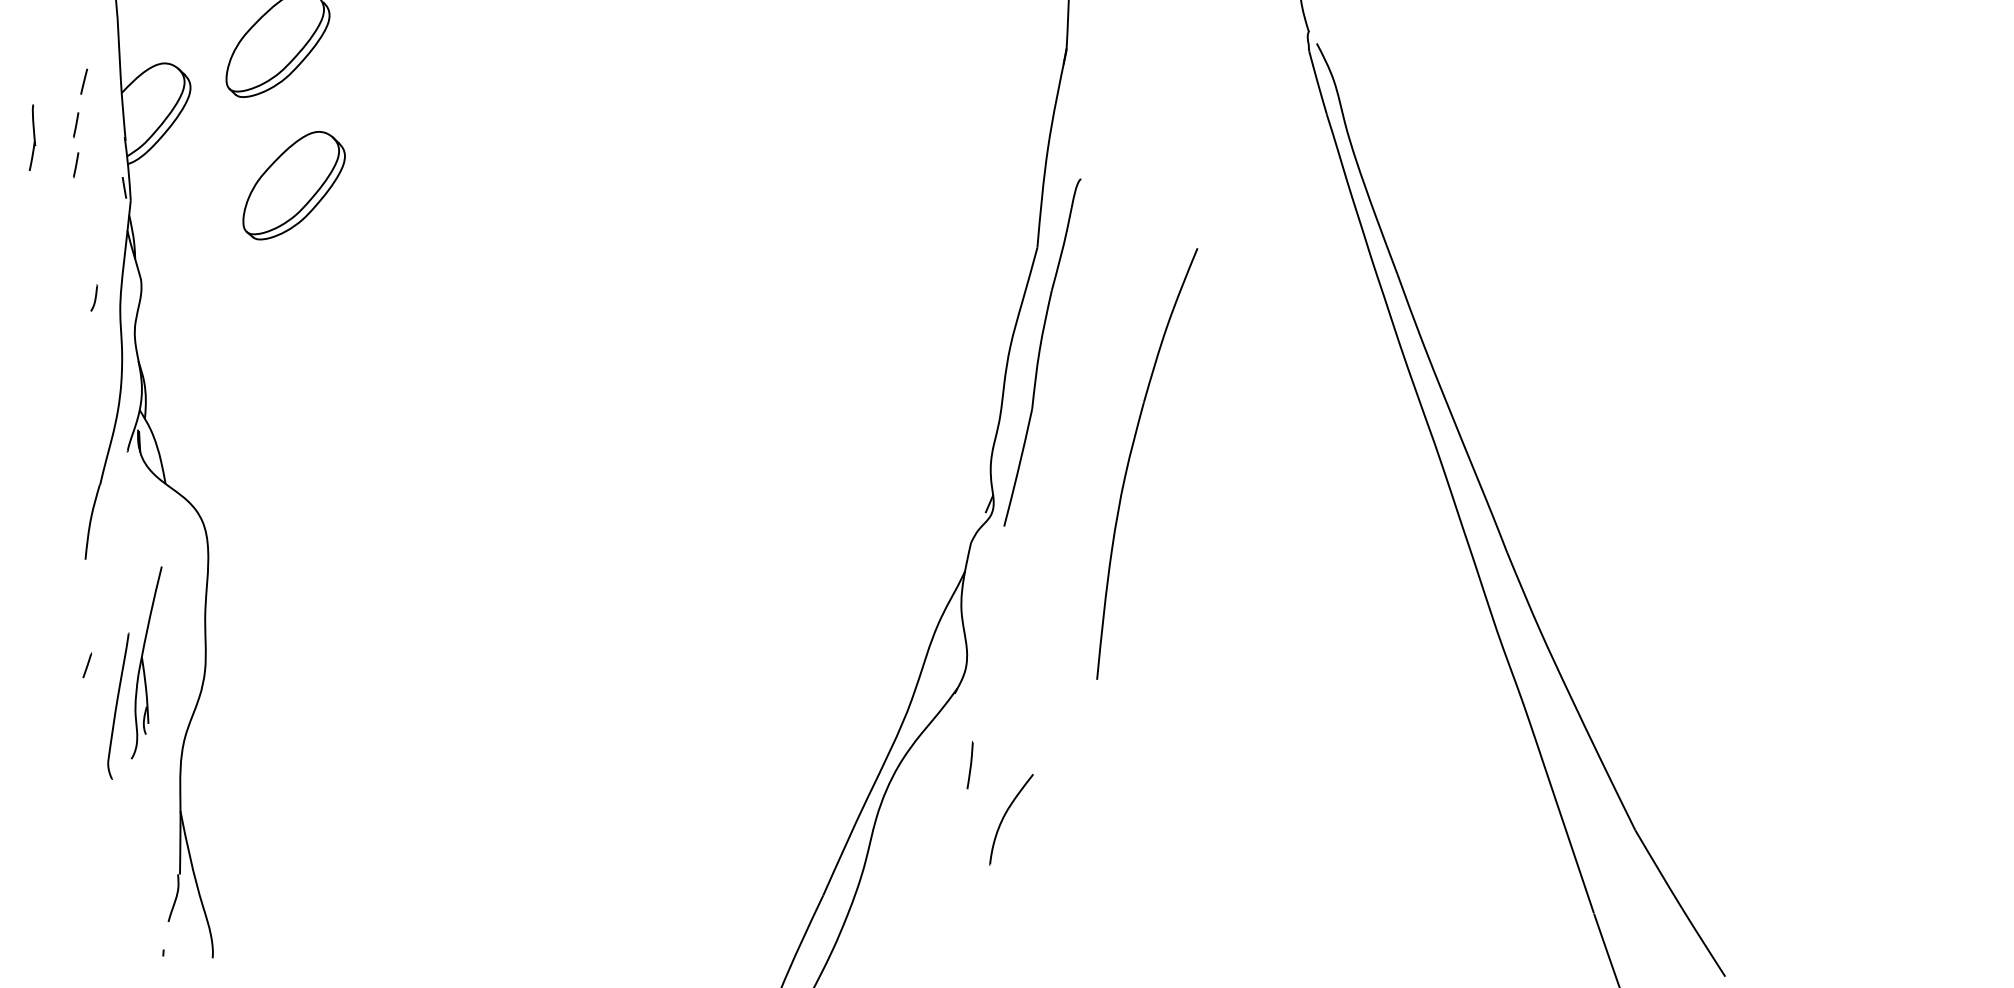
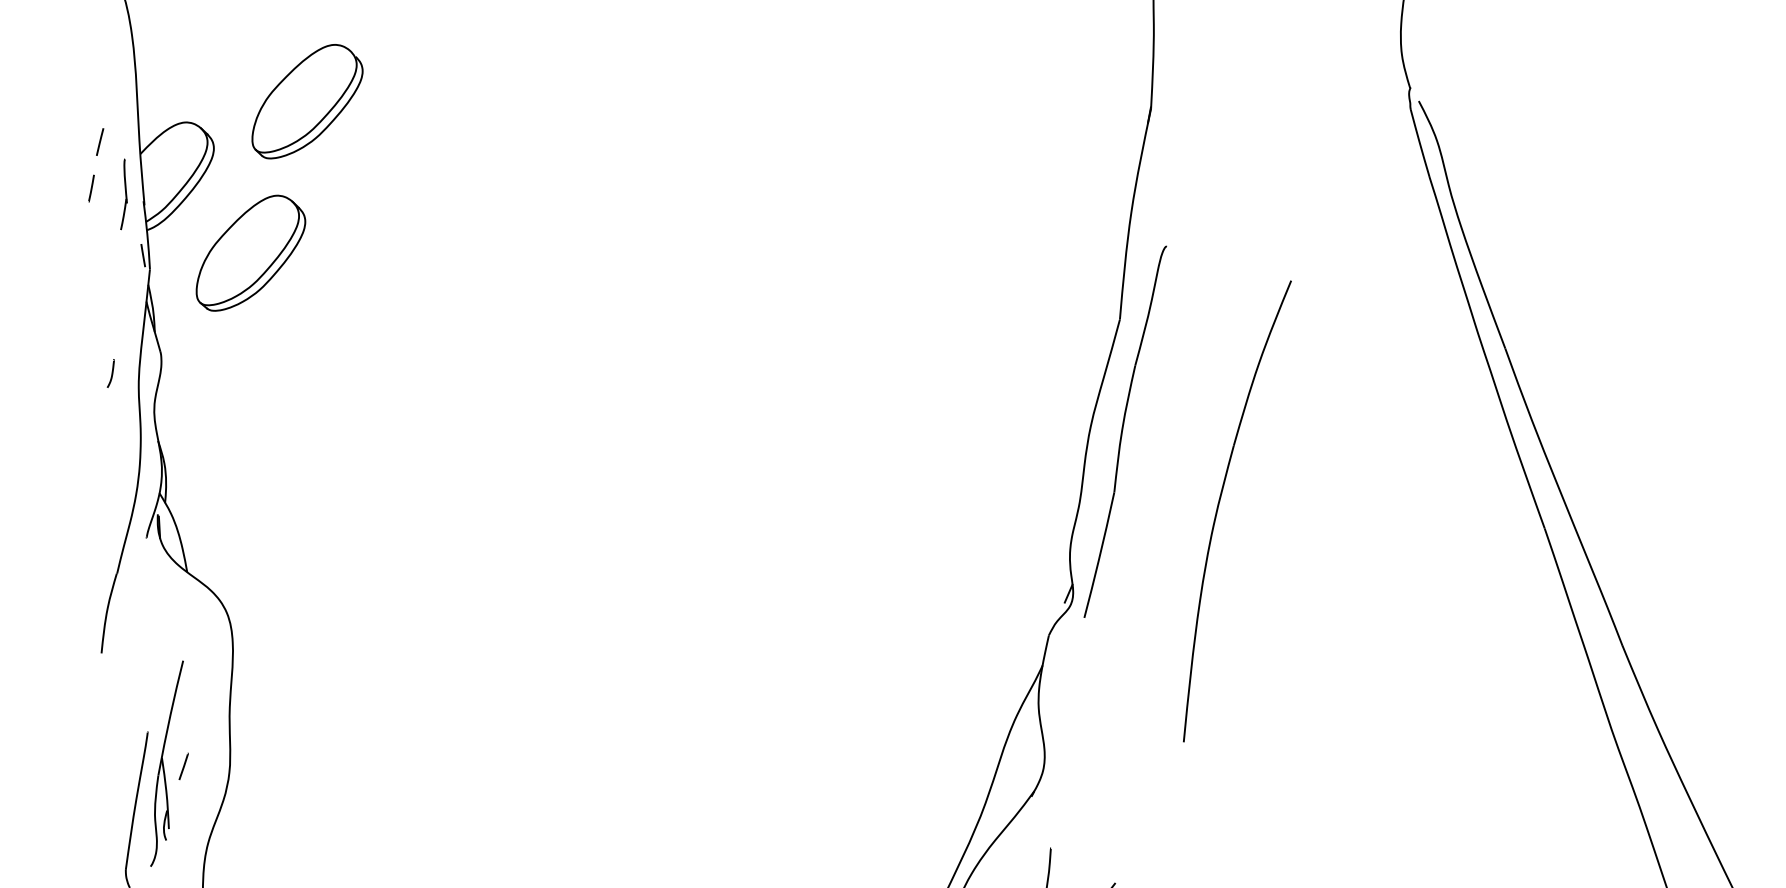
part: (32, 137) -> (124, 194), moved
line: (76, 165) -> (91, 231), removed
part: (293, 185) -> (250, 253), moved
part: (1130, 458) -> (1219, 505), moved
line: (87, 665) -> (183, 766), moved

